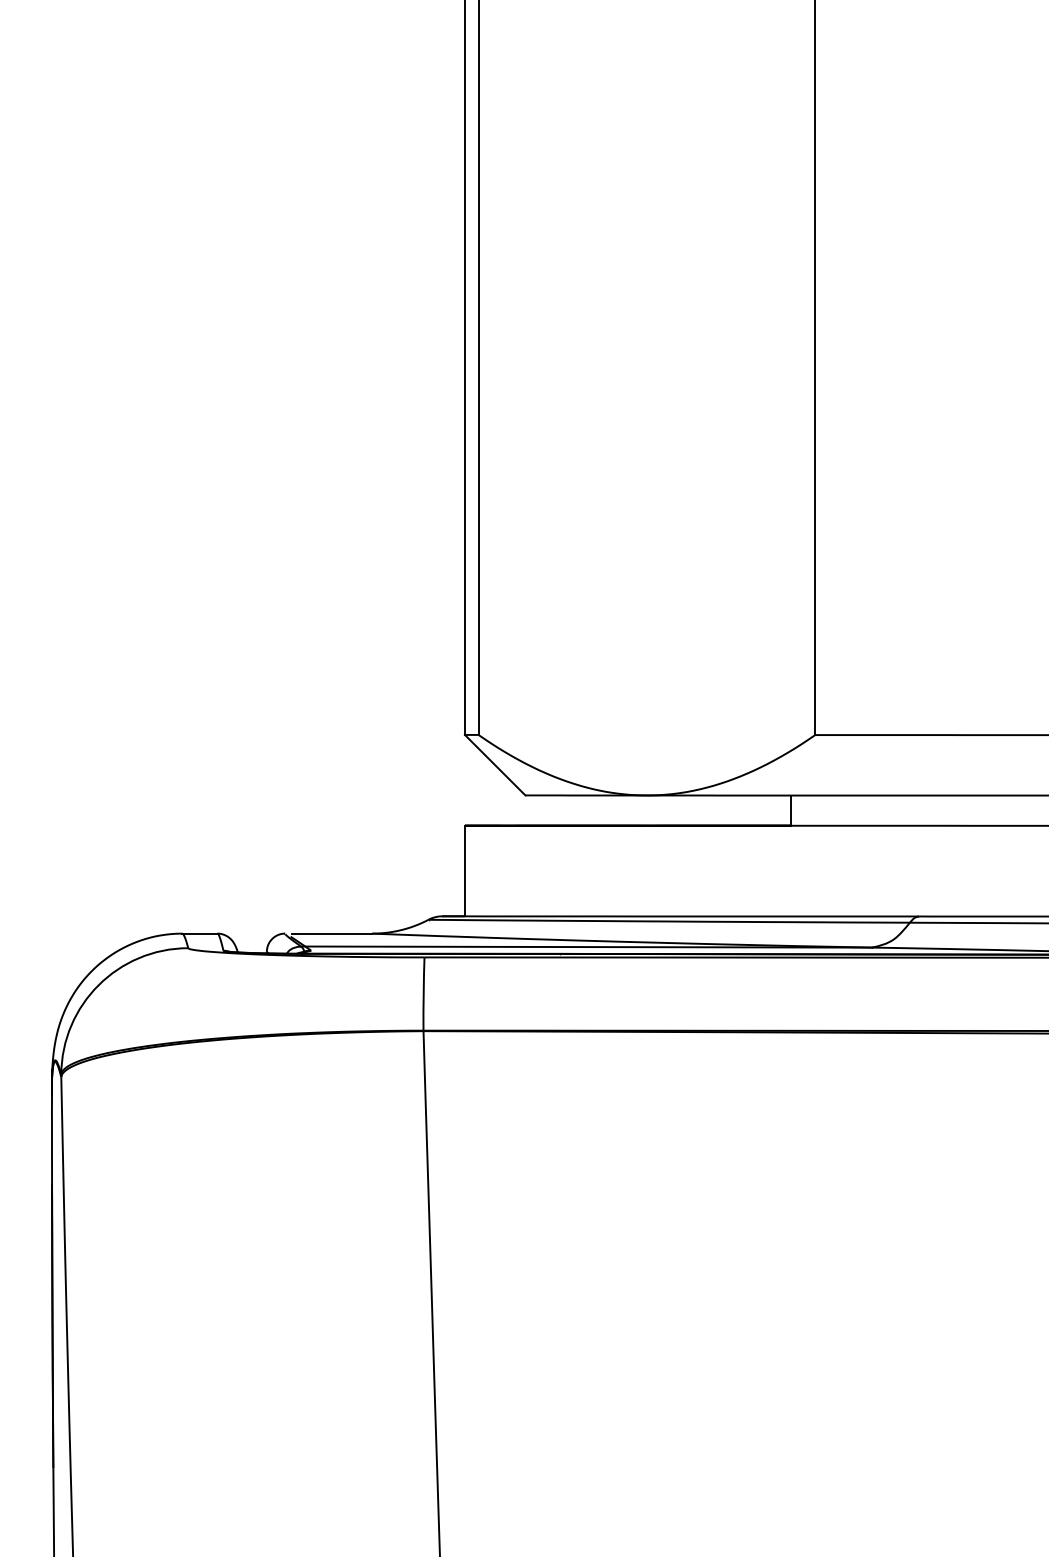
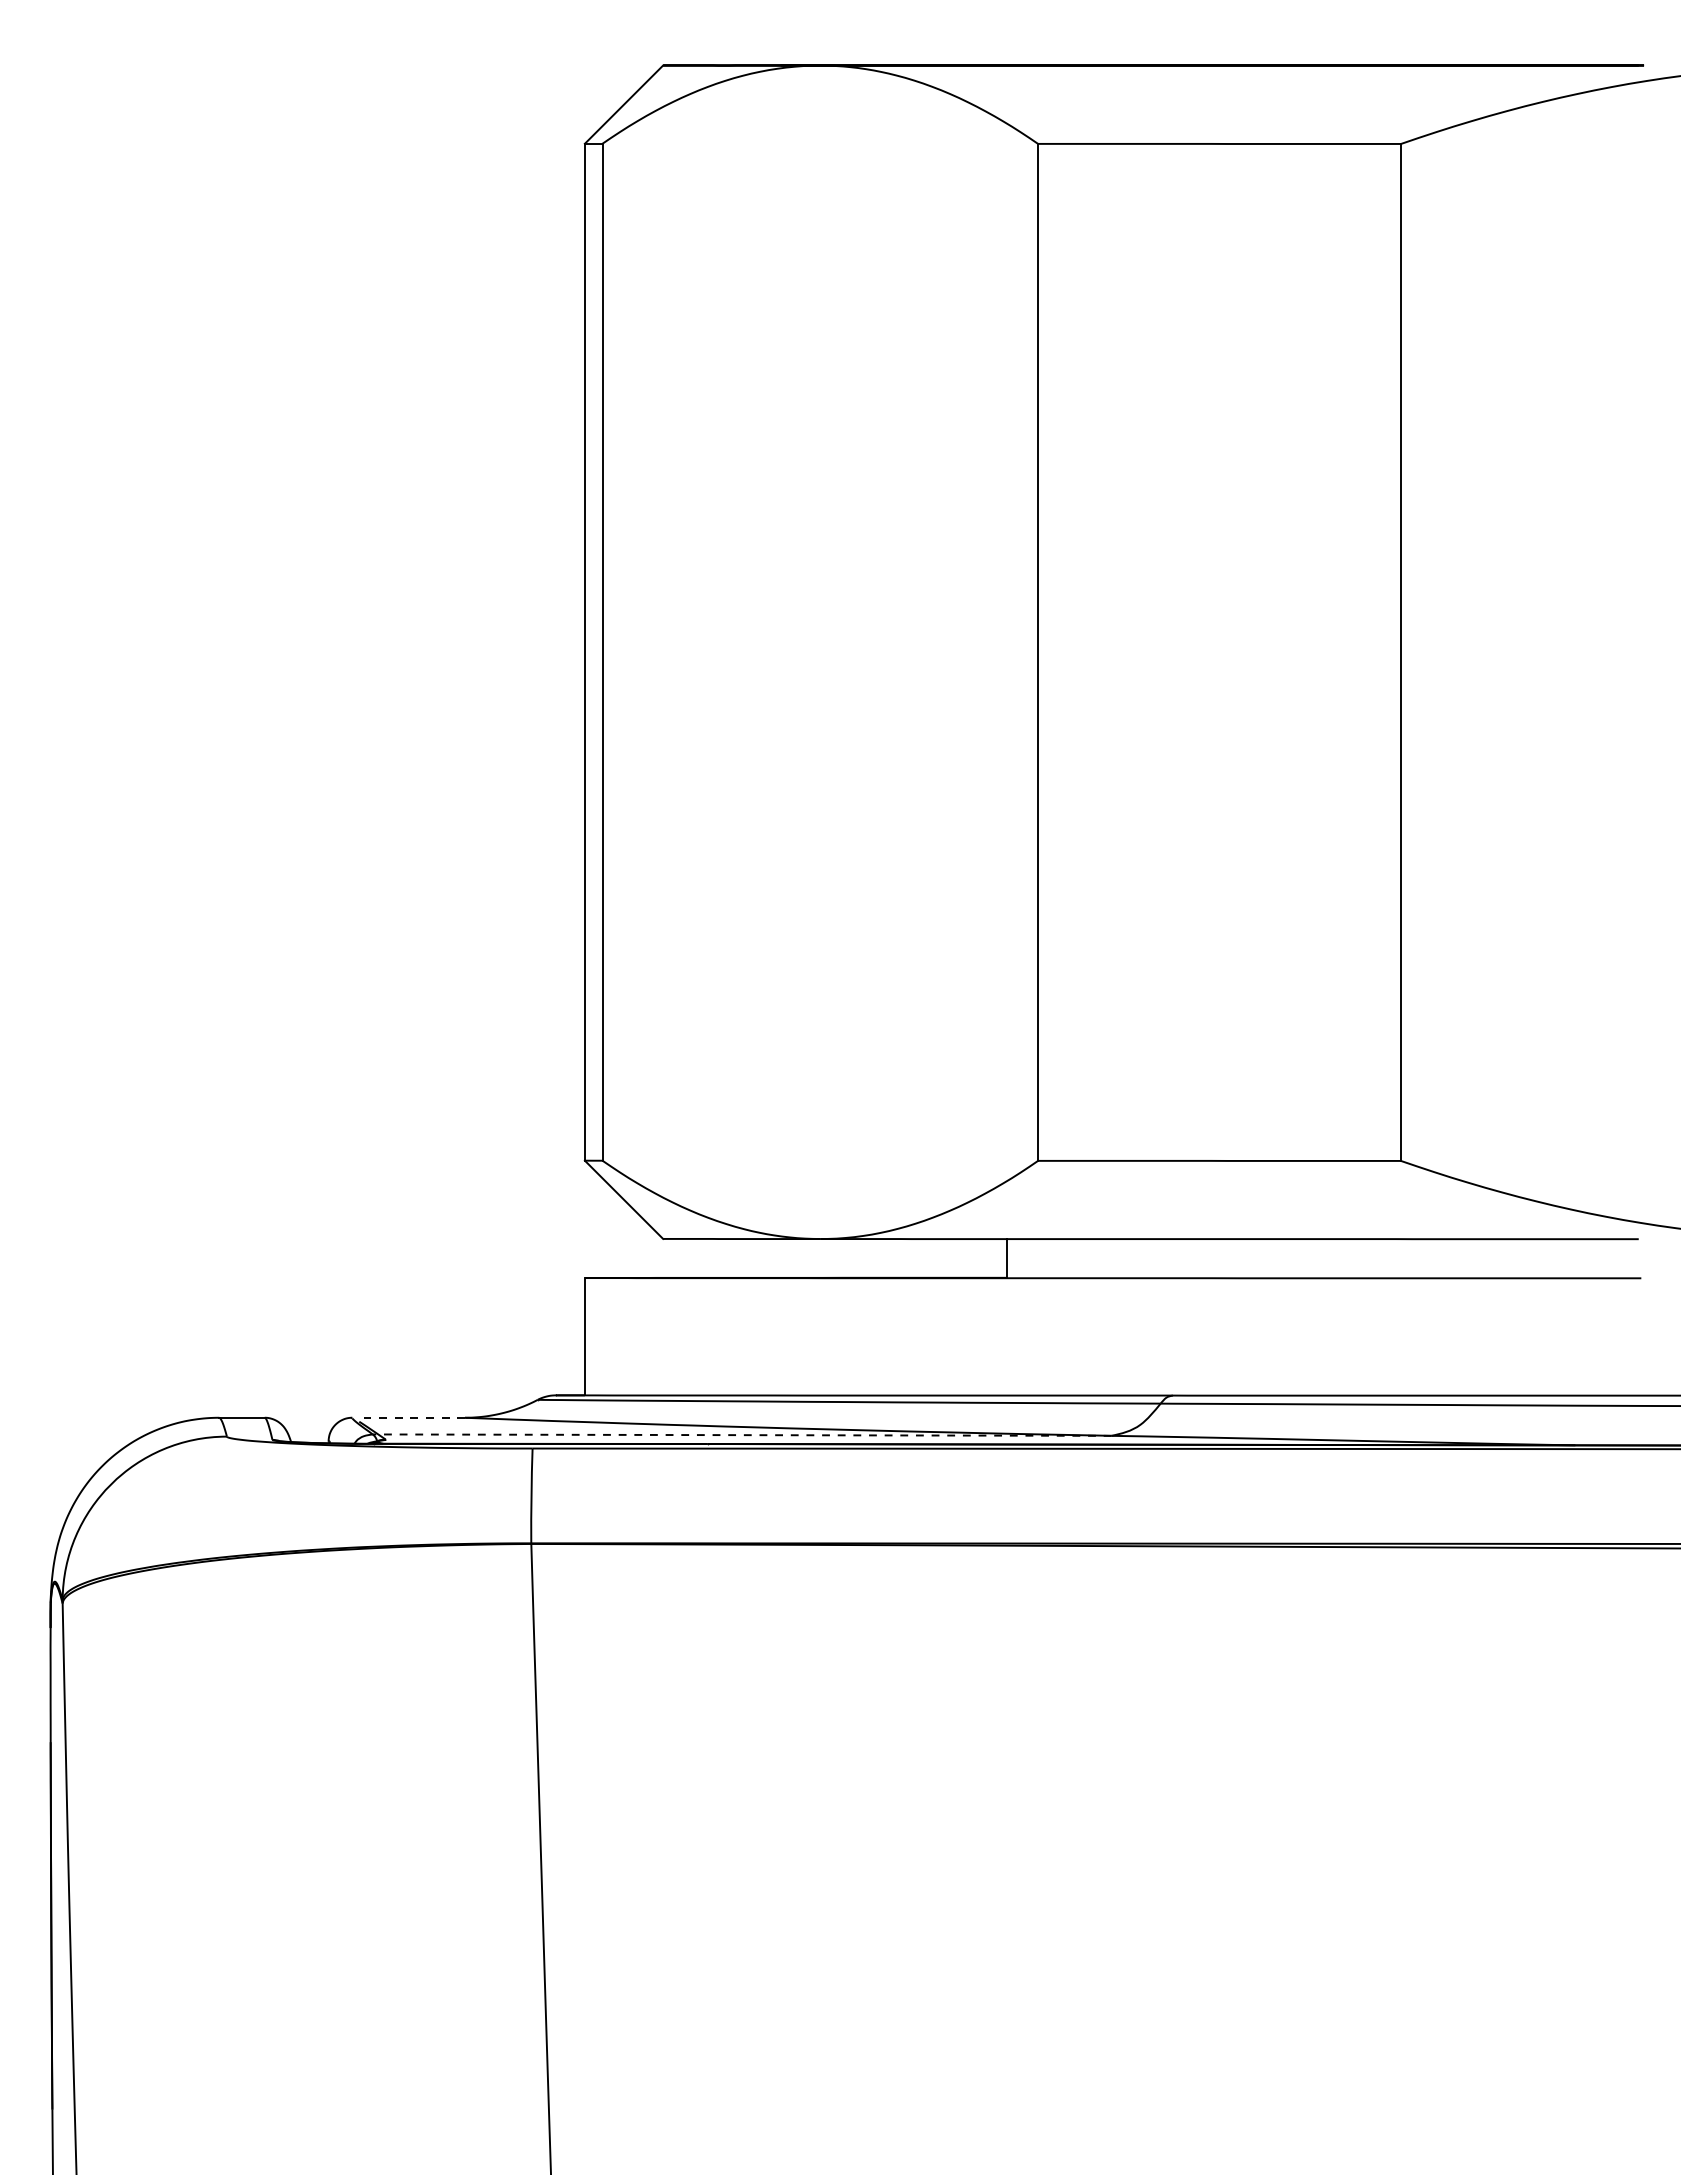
line: (332, 933) -> (413, 1417), solid -> dashed
line: (585, 947) -> (741, 1435), solid -> dashed

